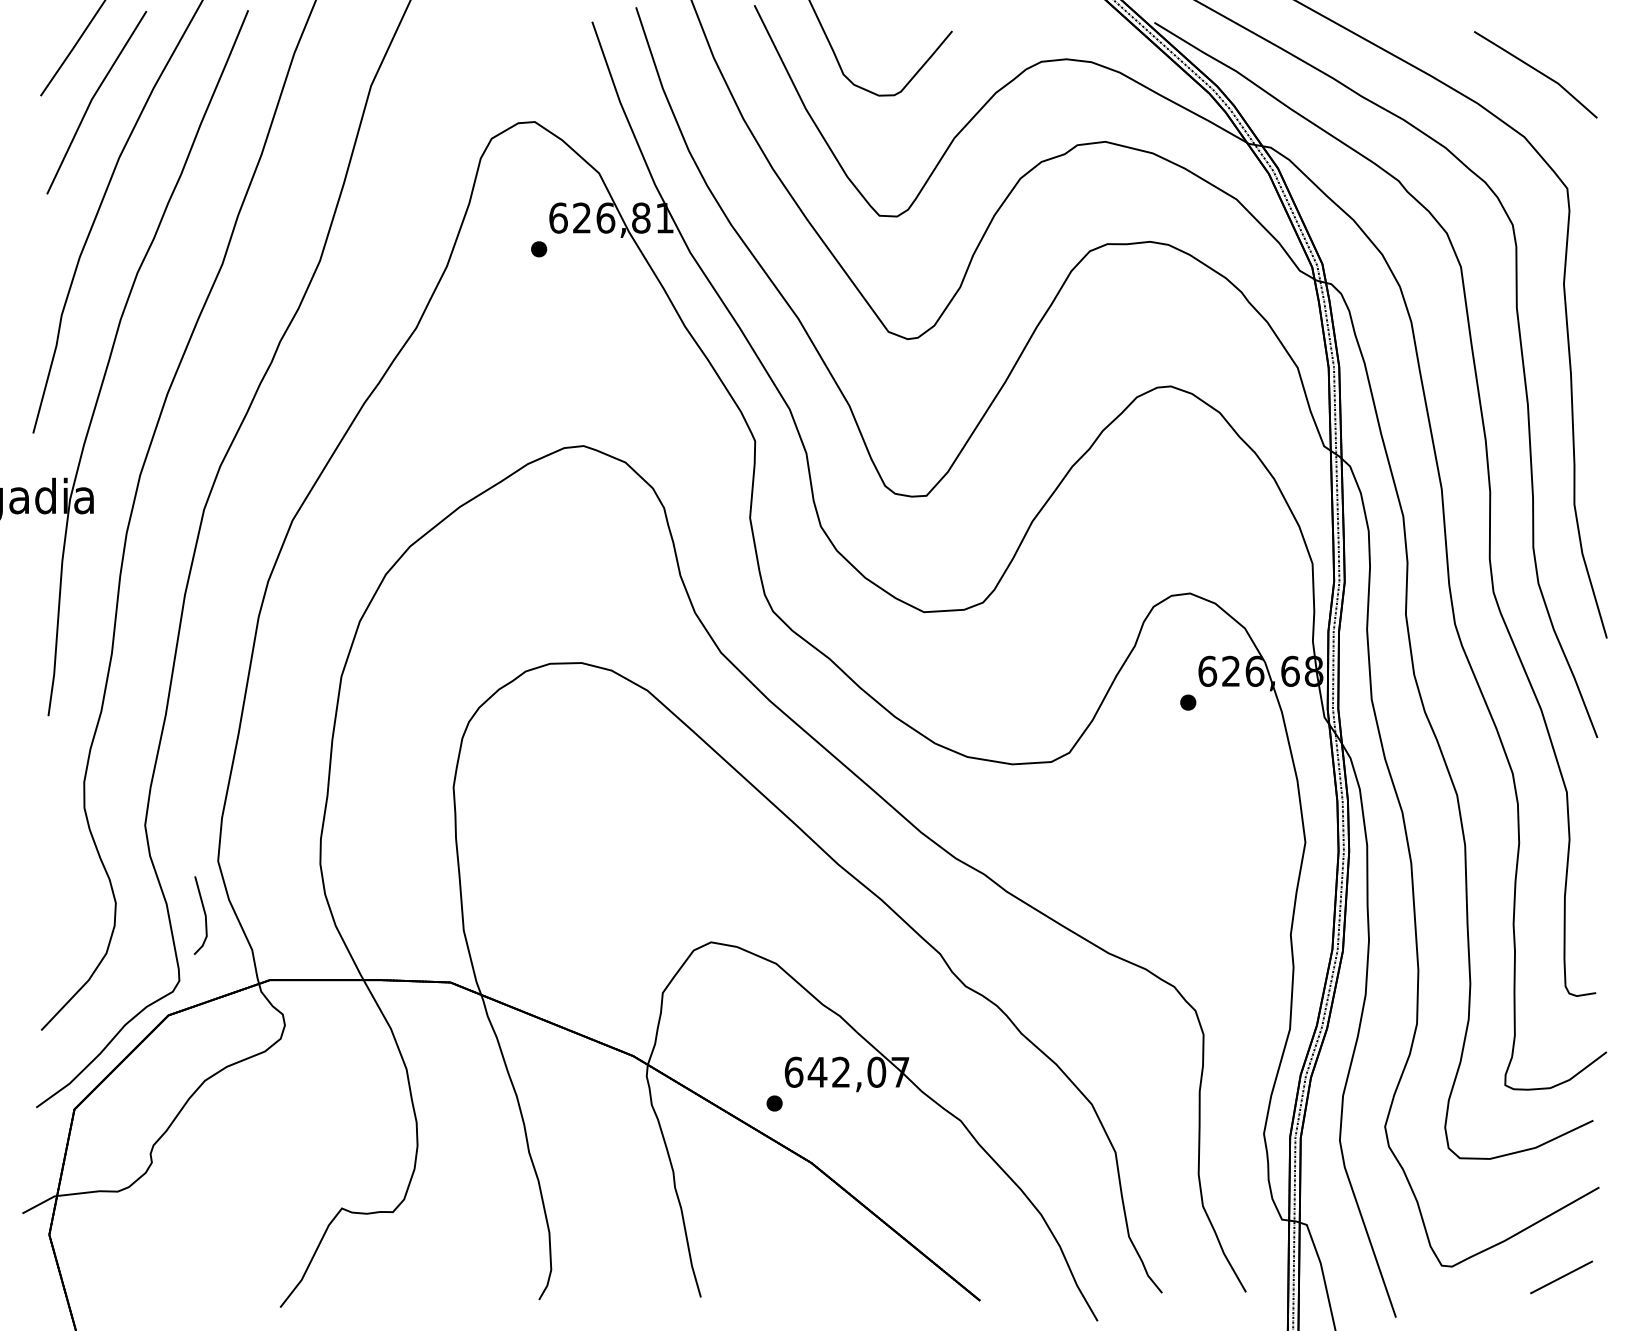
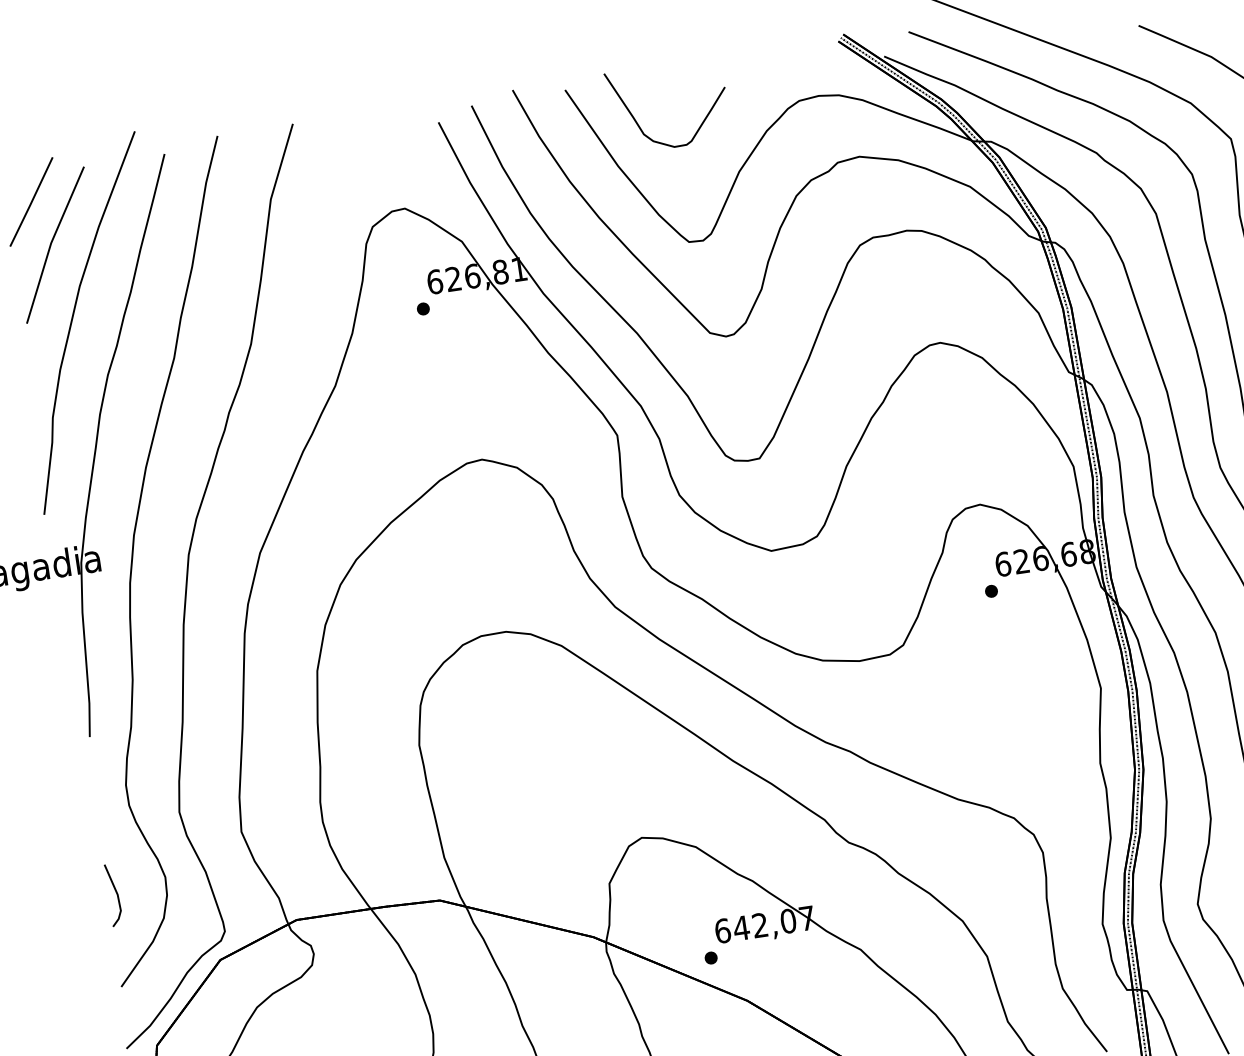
line: (204, 915) -> (116, 894), moved

